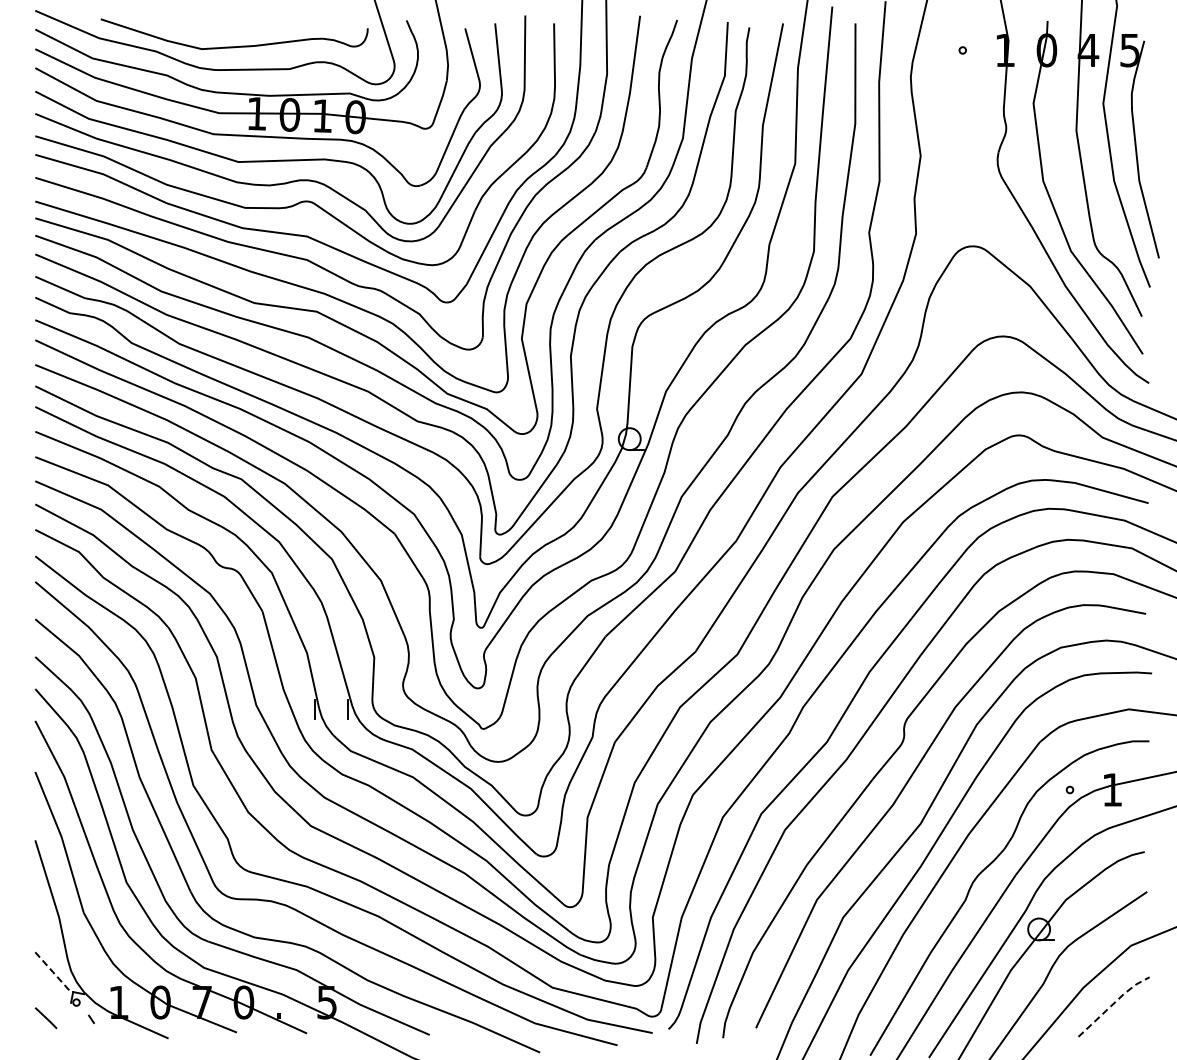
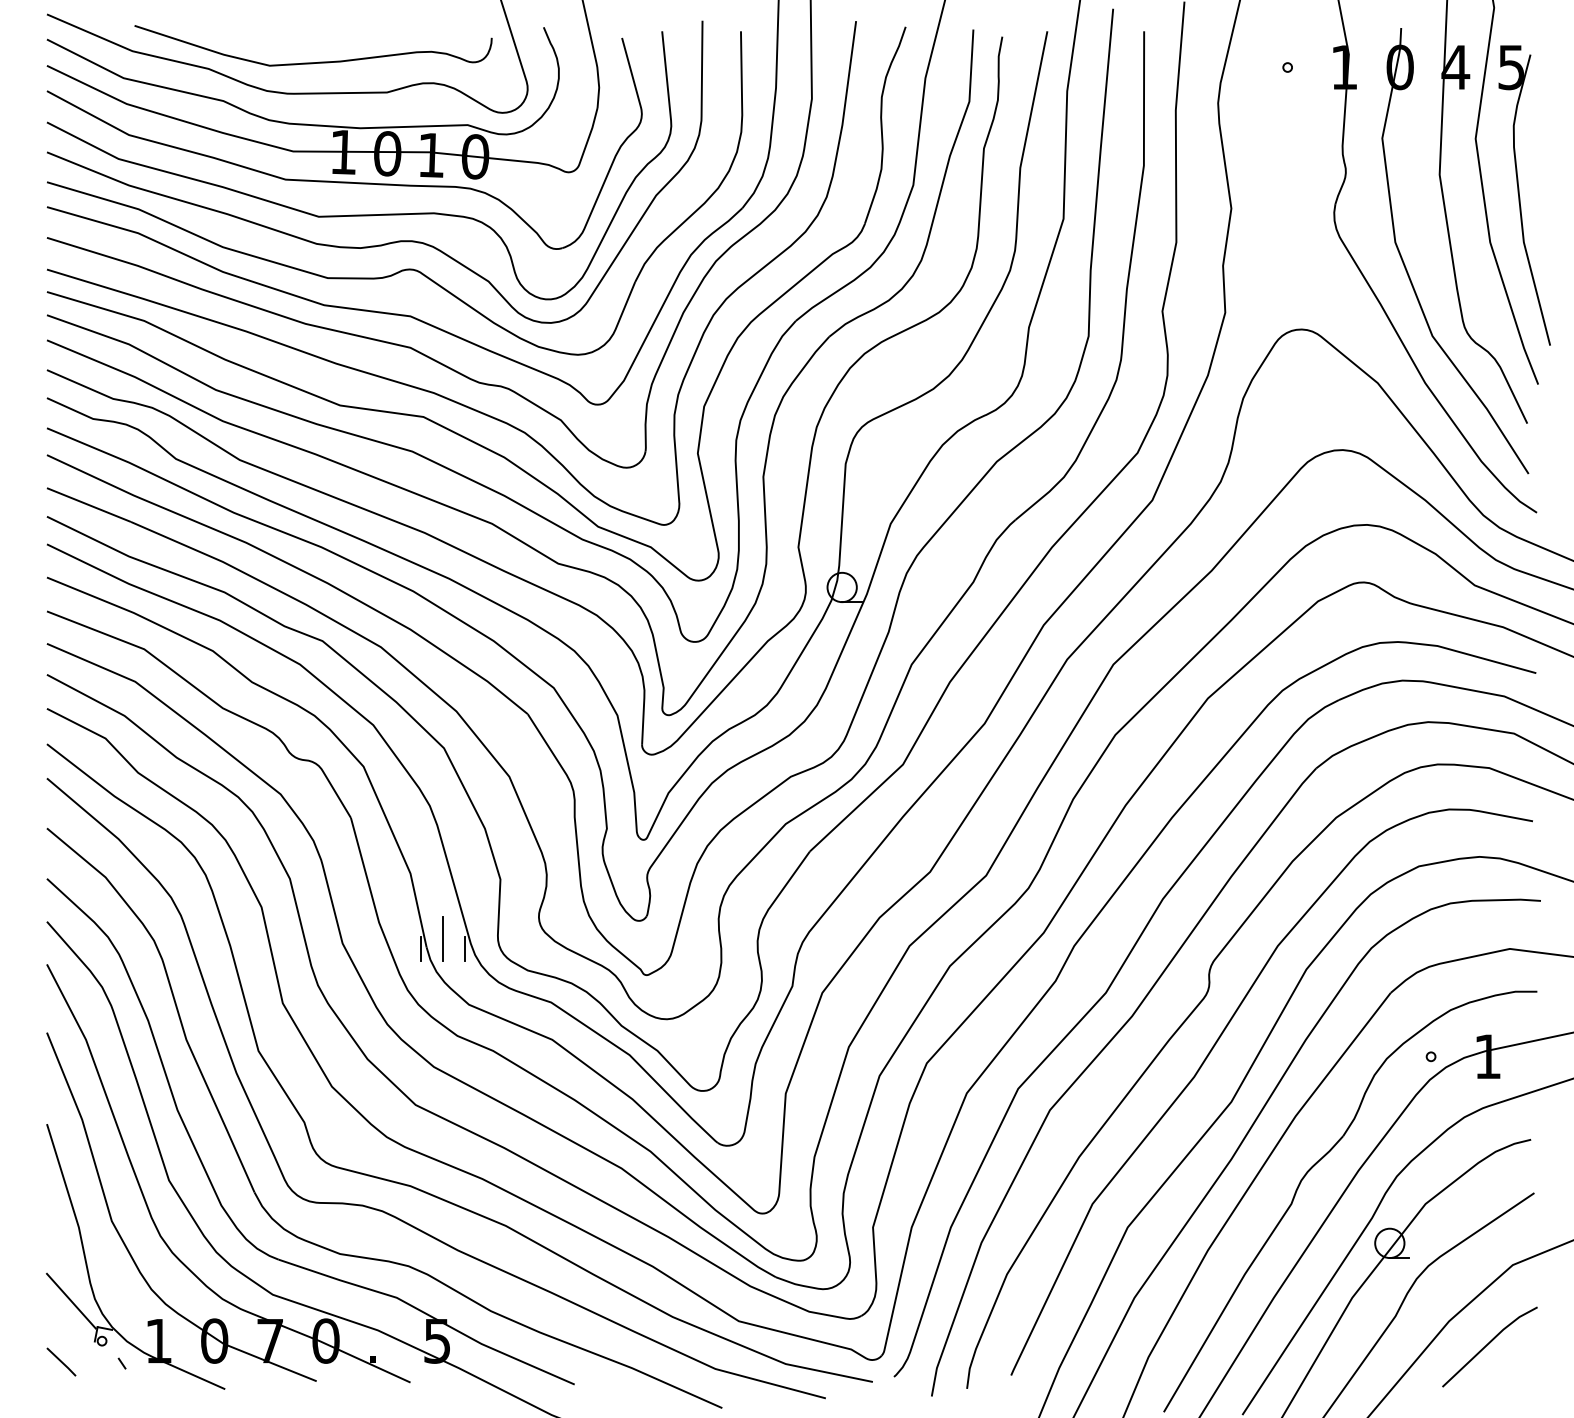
line: (331, 701) -> (443, 938), added
line: (53, 973) -> (71, 1302), dashed -> solid
line: (1113, 1003) -> (1489, 1342), dashed -> solid

